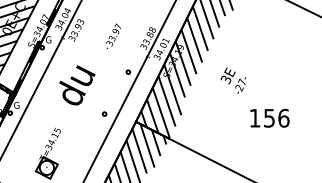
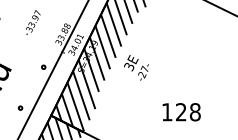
part: (113, 35) -> (33, 21), moved
text: (233, 80) -> (136, 67), moved
text: (276, 117) -> (188, 111), 156 -> 128

